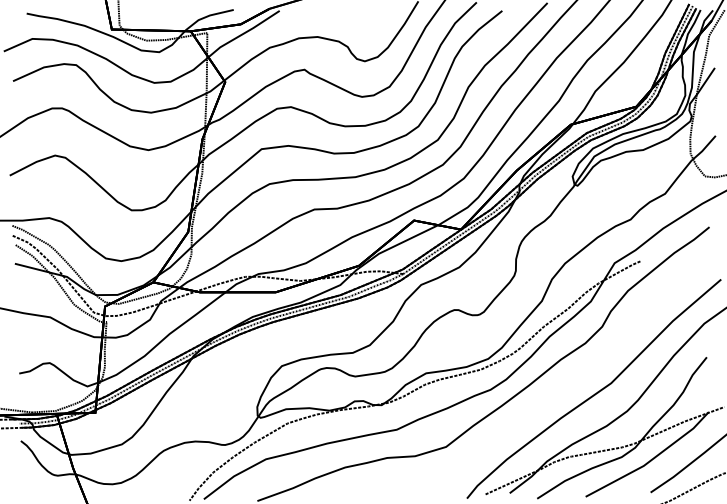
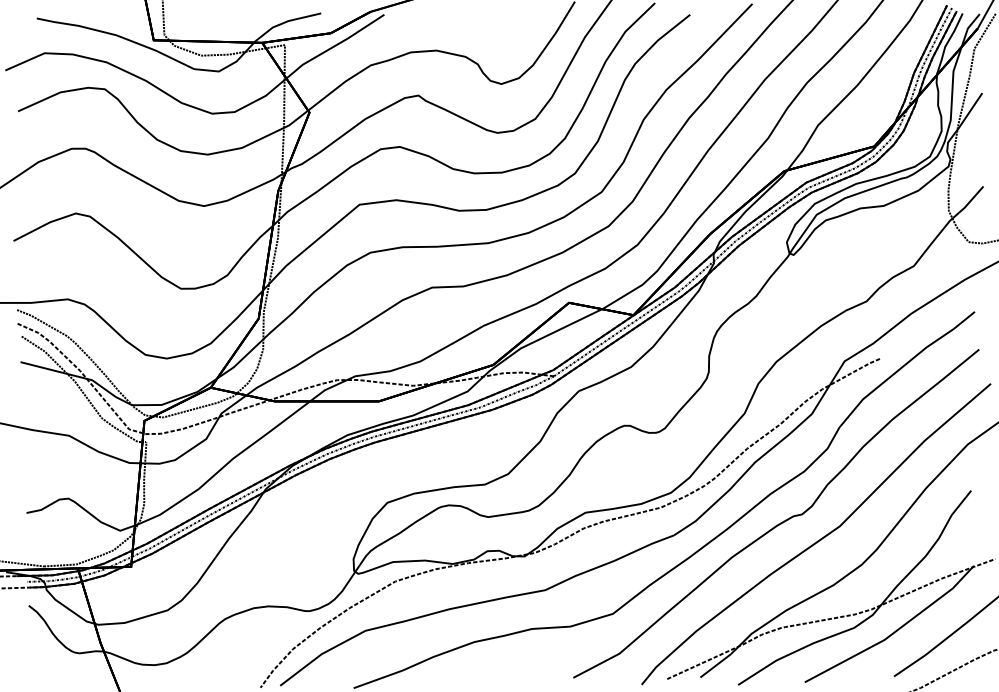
curve: (567, 380) -> (779, 522), added

